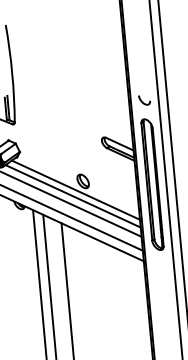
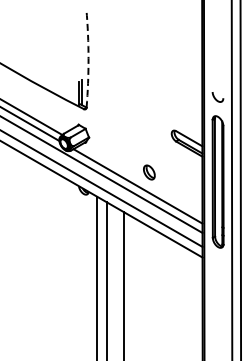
arc: (12, 73) -> (88, 58), solid -> dashed
line: (76, 190) -> (141, 180), removed

